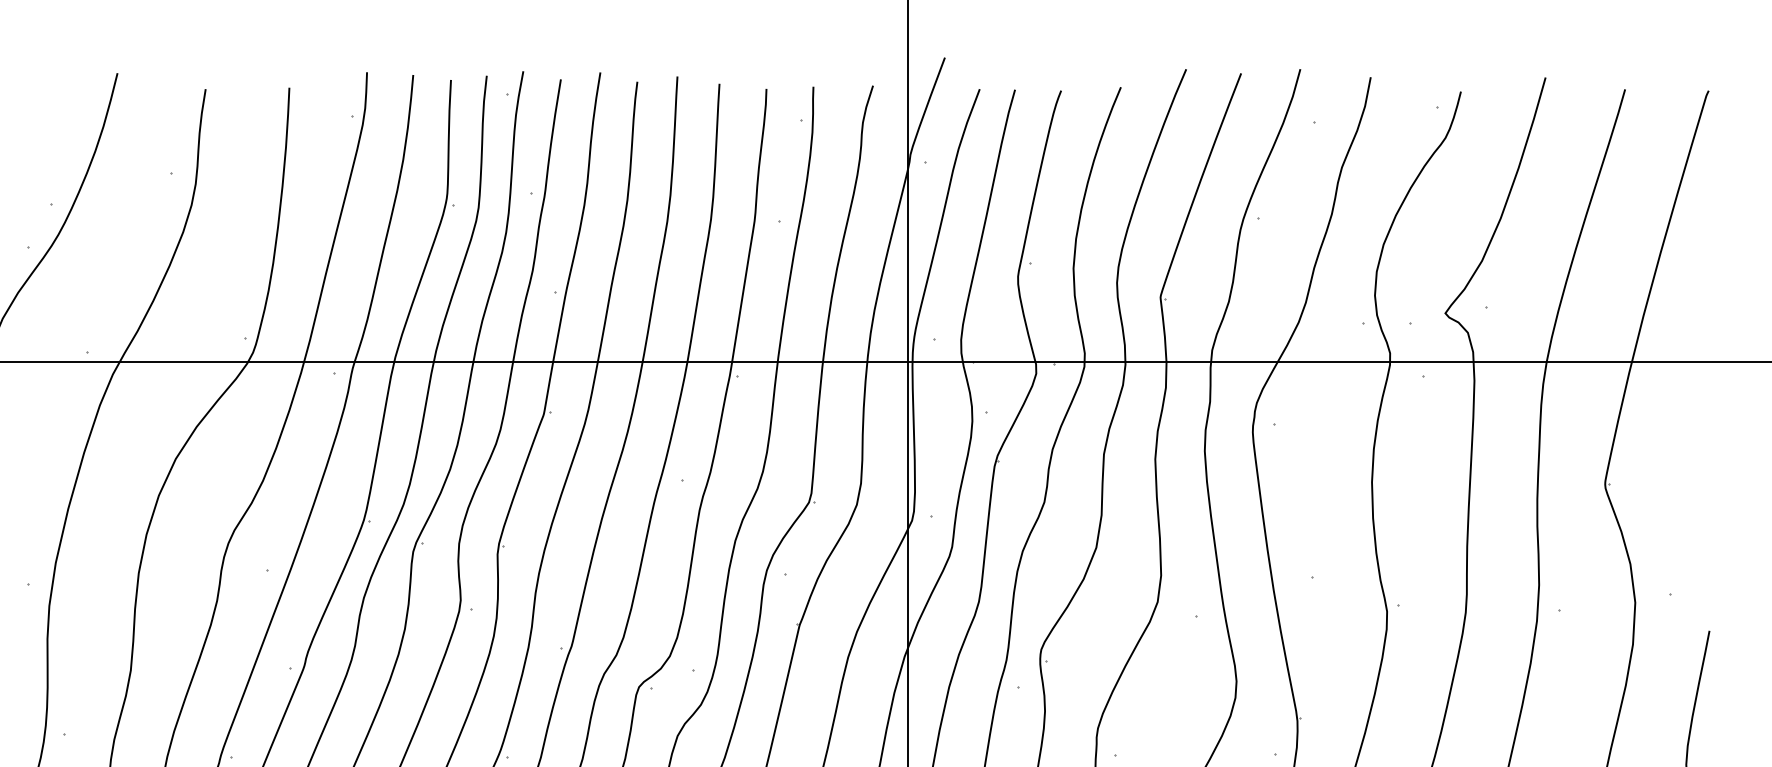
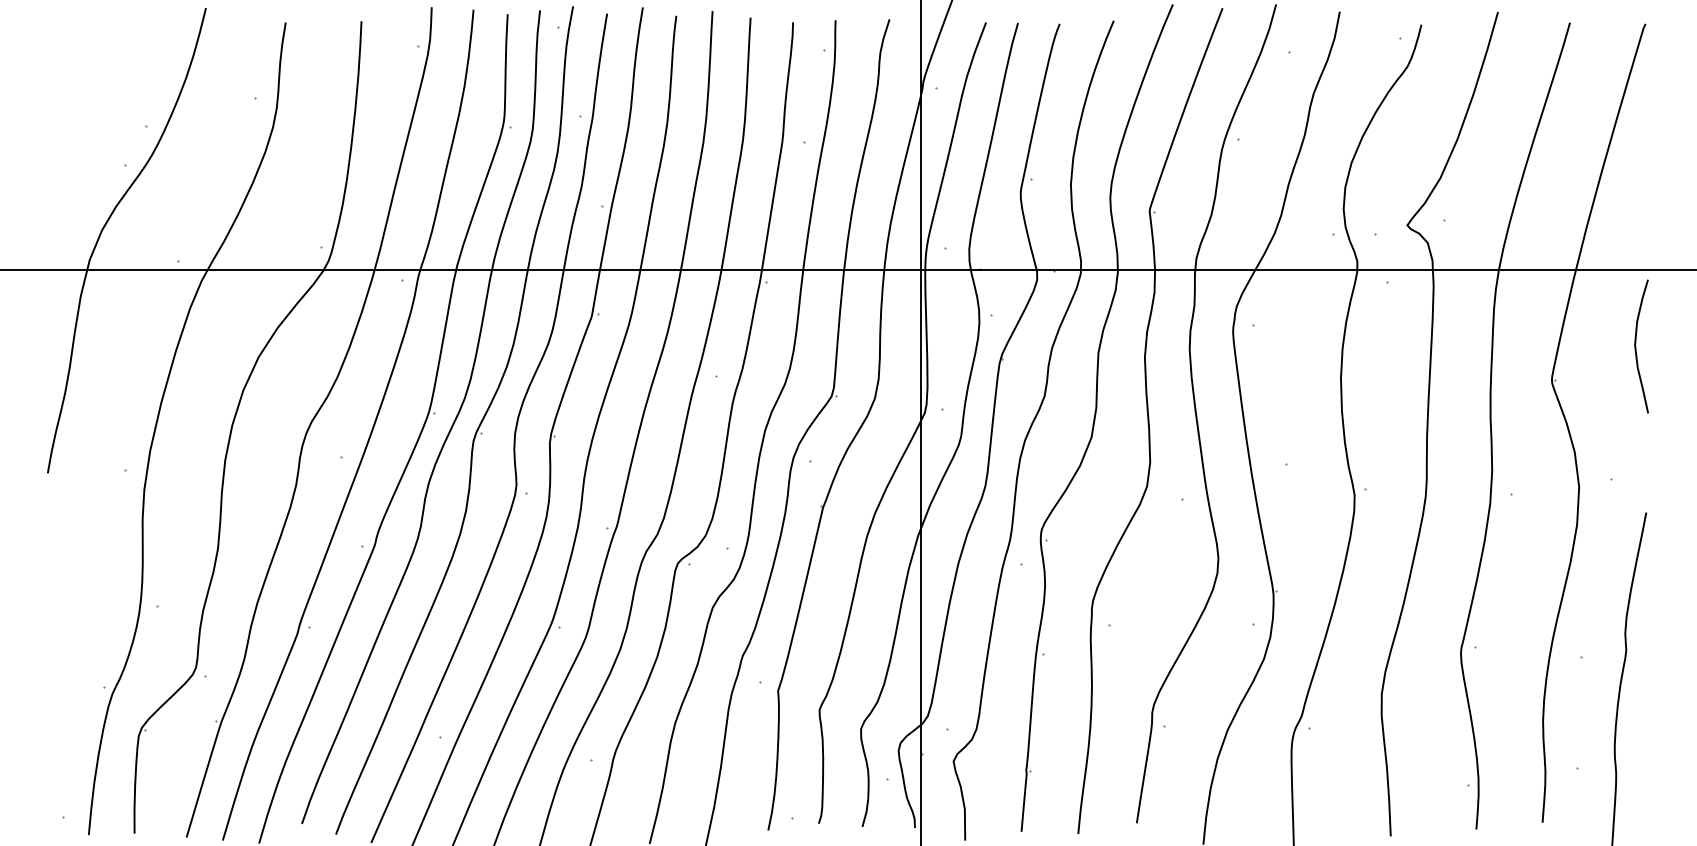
curve: (1698, 447) -> (1636, 346), added

